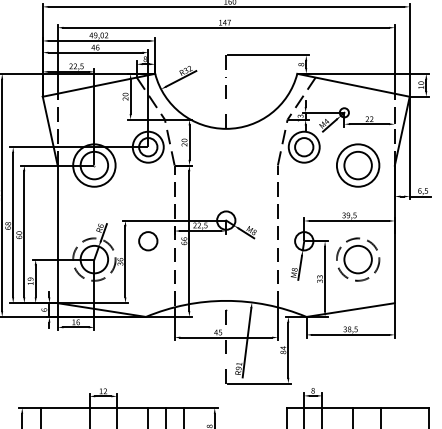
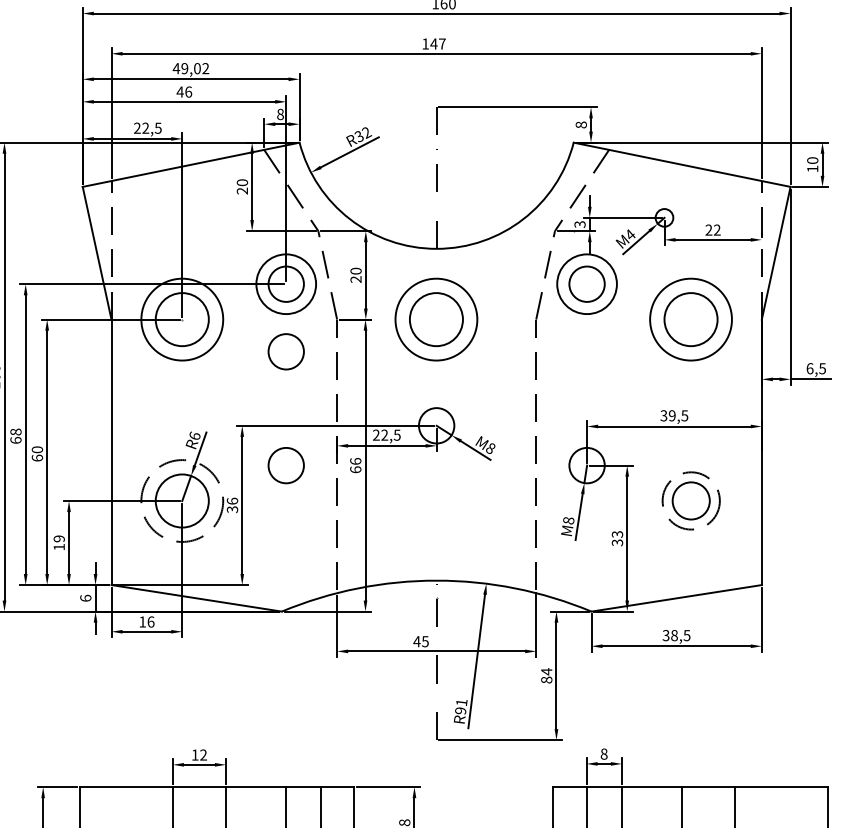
part: (226, 165) -> (437, 319), added
circle: (148, 182) -> (286, 352), added
part: (358, 259) -> (691, 500), size x0.7

